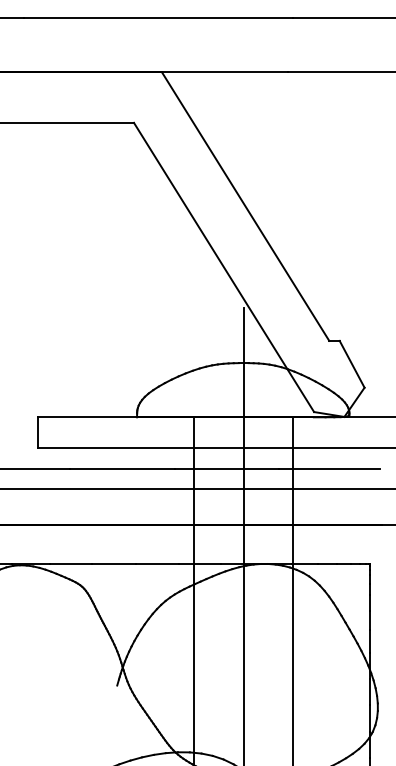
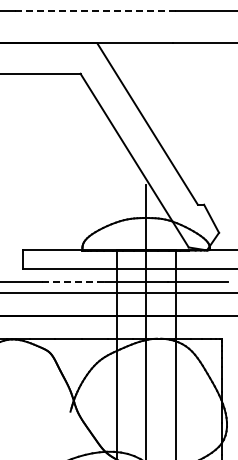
line: (158, 17) -> (95, 10), solid -> dashed
line: (122, 468) -> (73, 281), solid -> dashed

